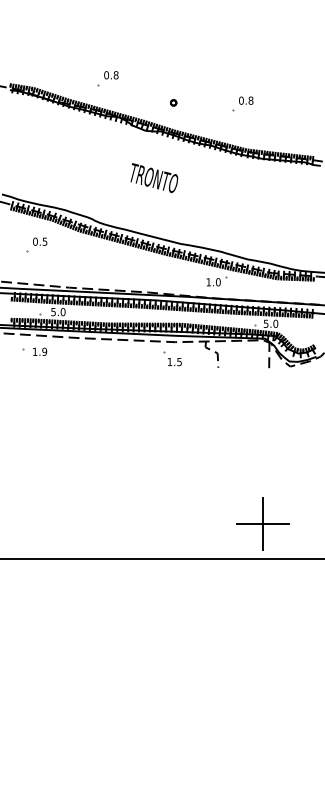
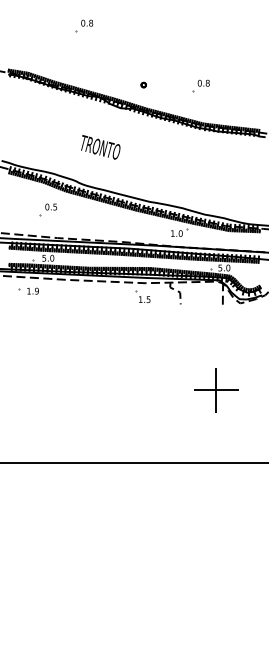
part: (108, 78) -> (84, 25), moved
text: (154, 178) -> (100, 147), moved
part: (36, 244) -> (48, 209), moved
part: (262, 523) -> (216, 390), moved

